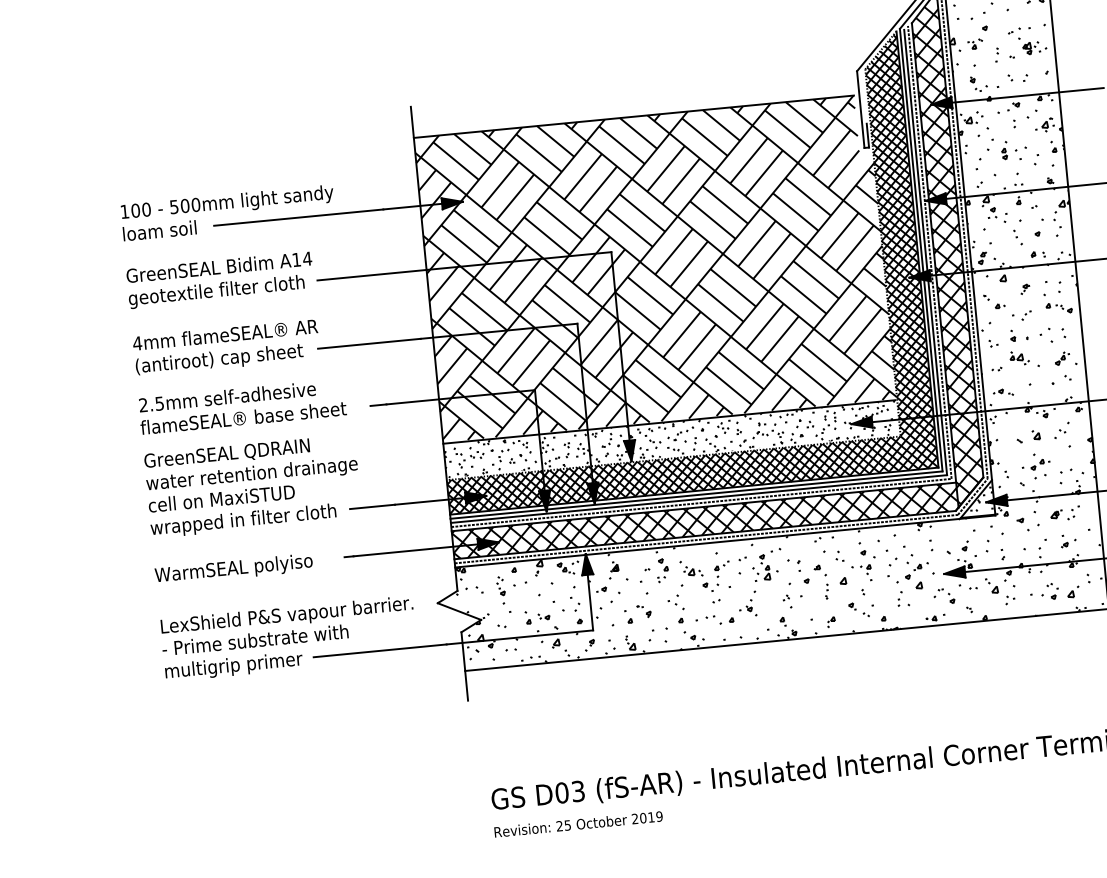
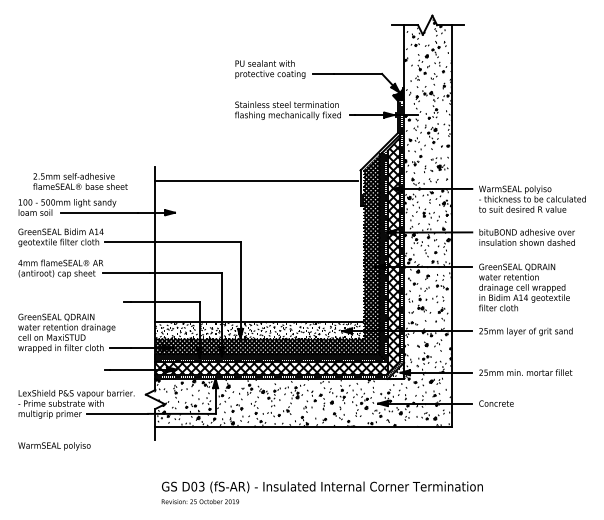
hatch: (654, 268) -> (259, 251), removed
text: (242, 406) -> (80, 181), moved
text: (234, 569) -> (54, 446), moved

